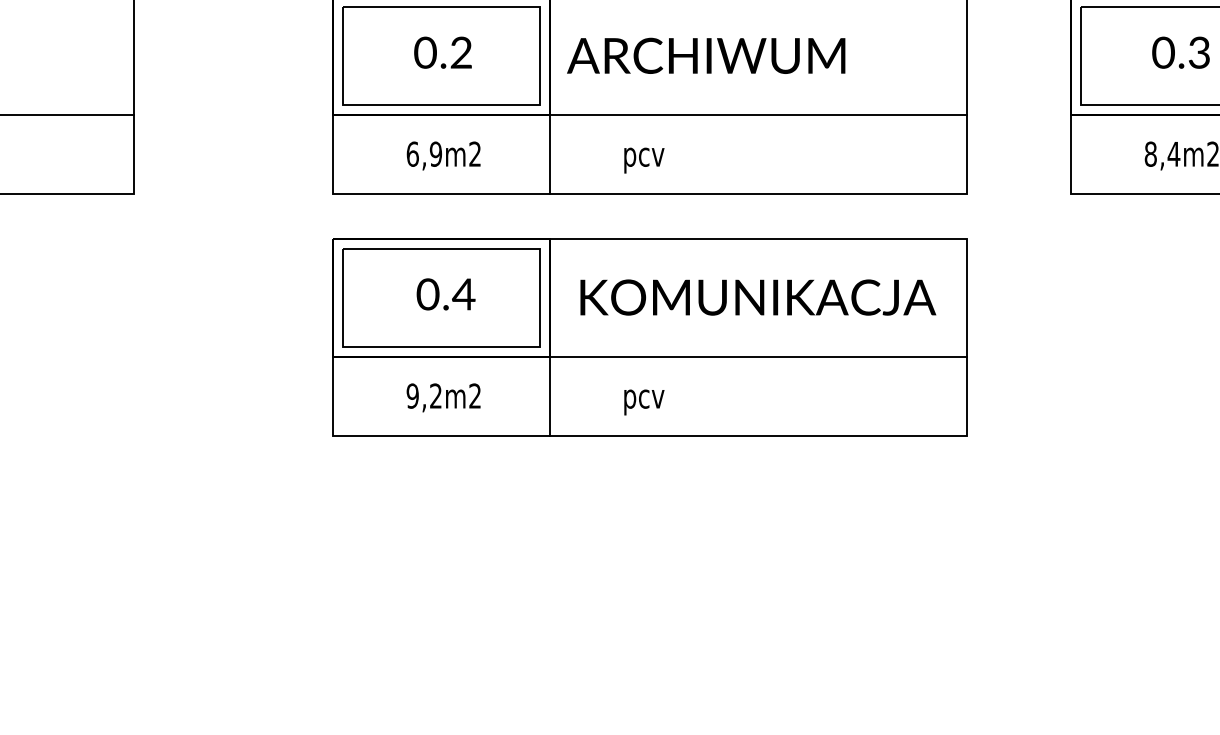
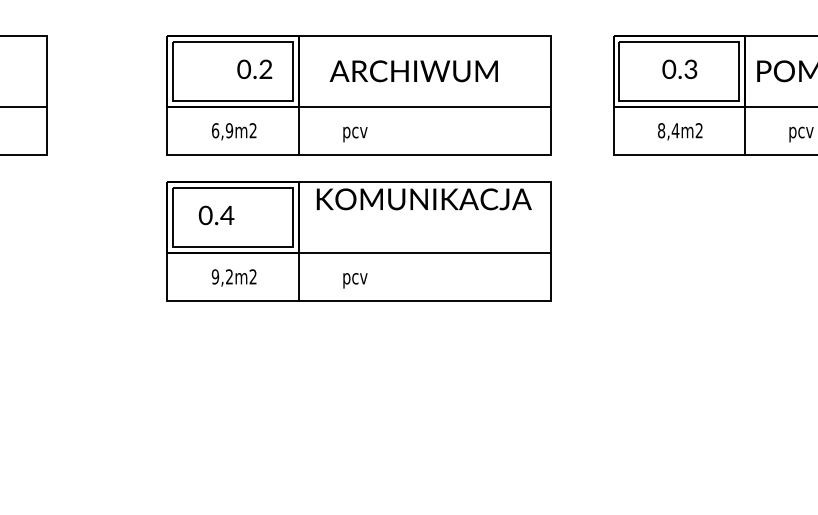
text: (442, 51) -> (254, 68), moved
text: (705, 56) -> (413, 71), moved
text: (445, 294) -> (216, 215), moved
text: (756, 297) -> (423, 199), moved

